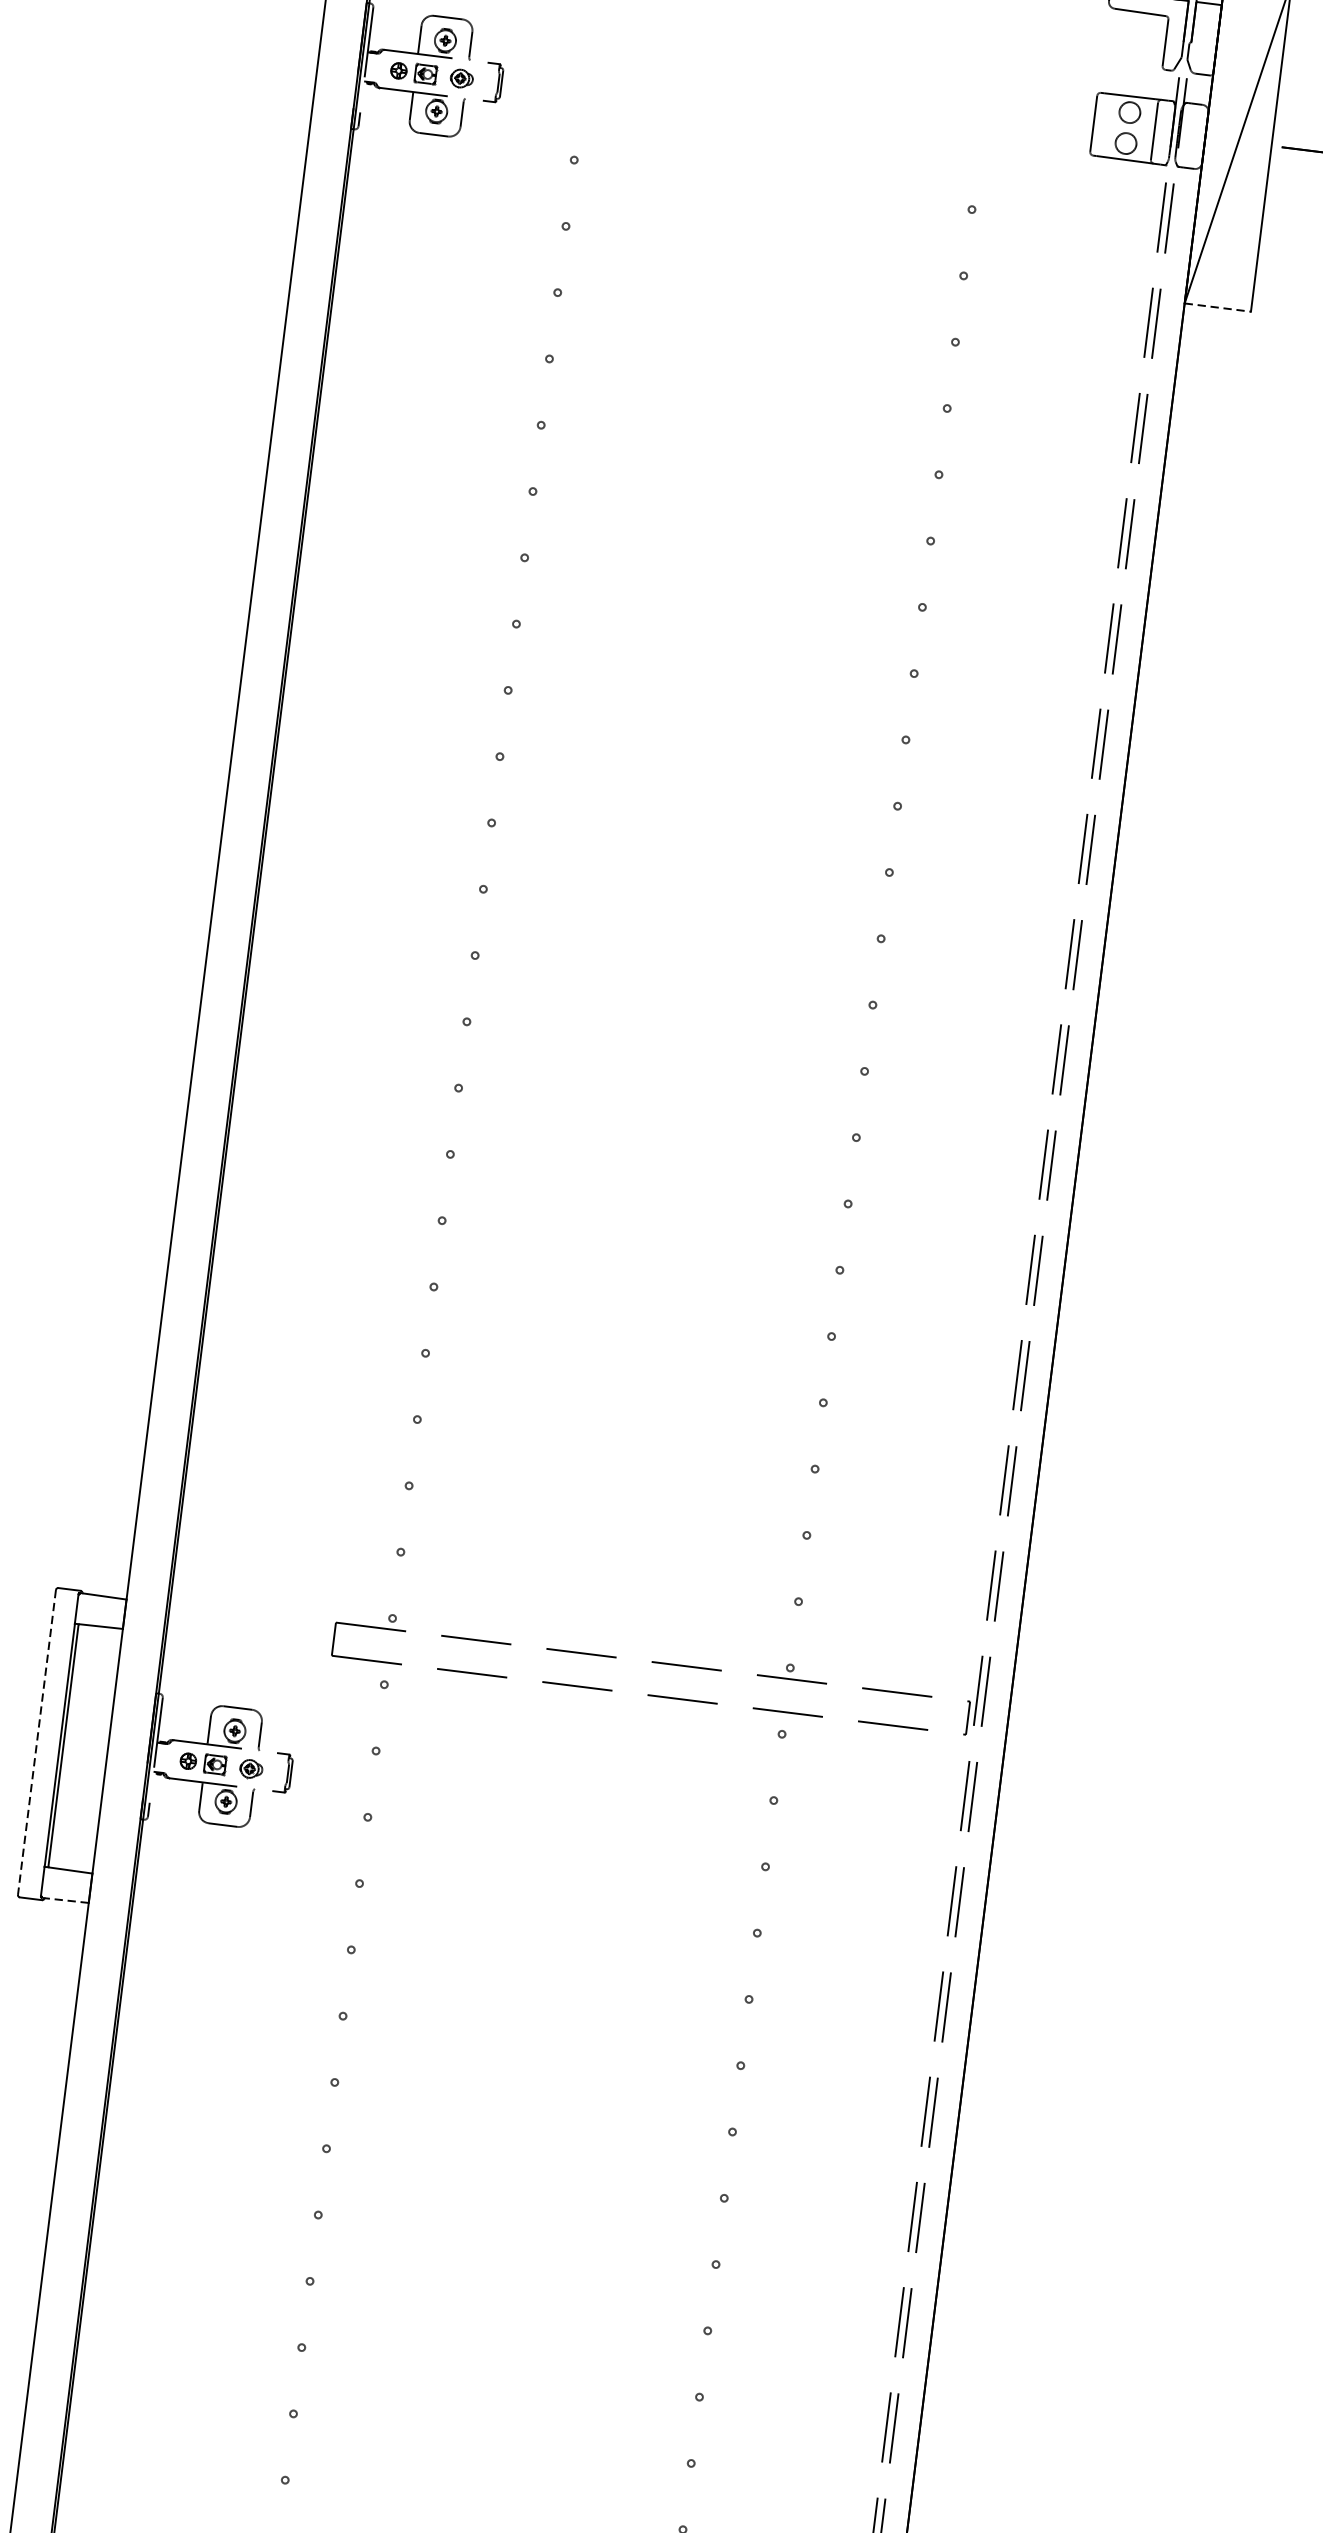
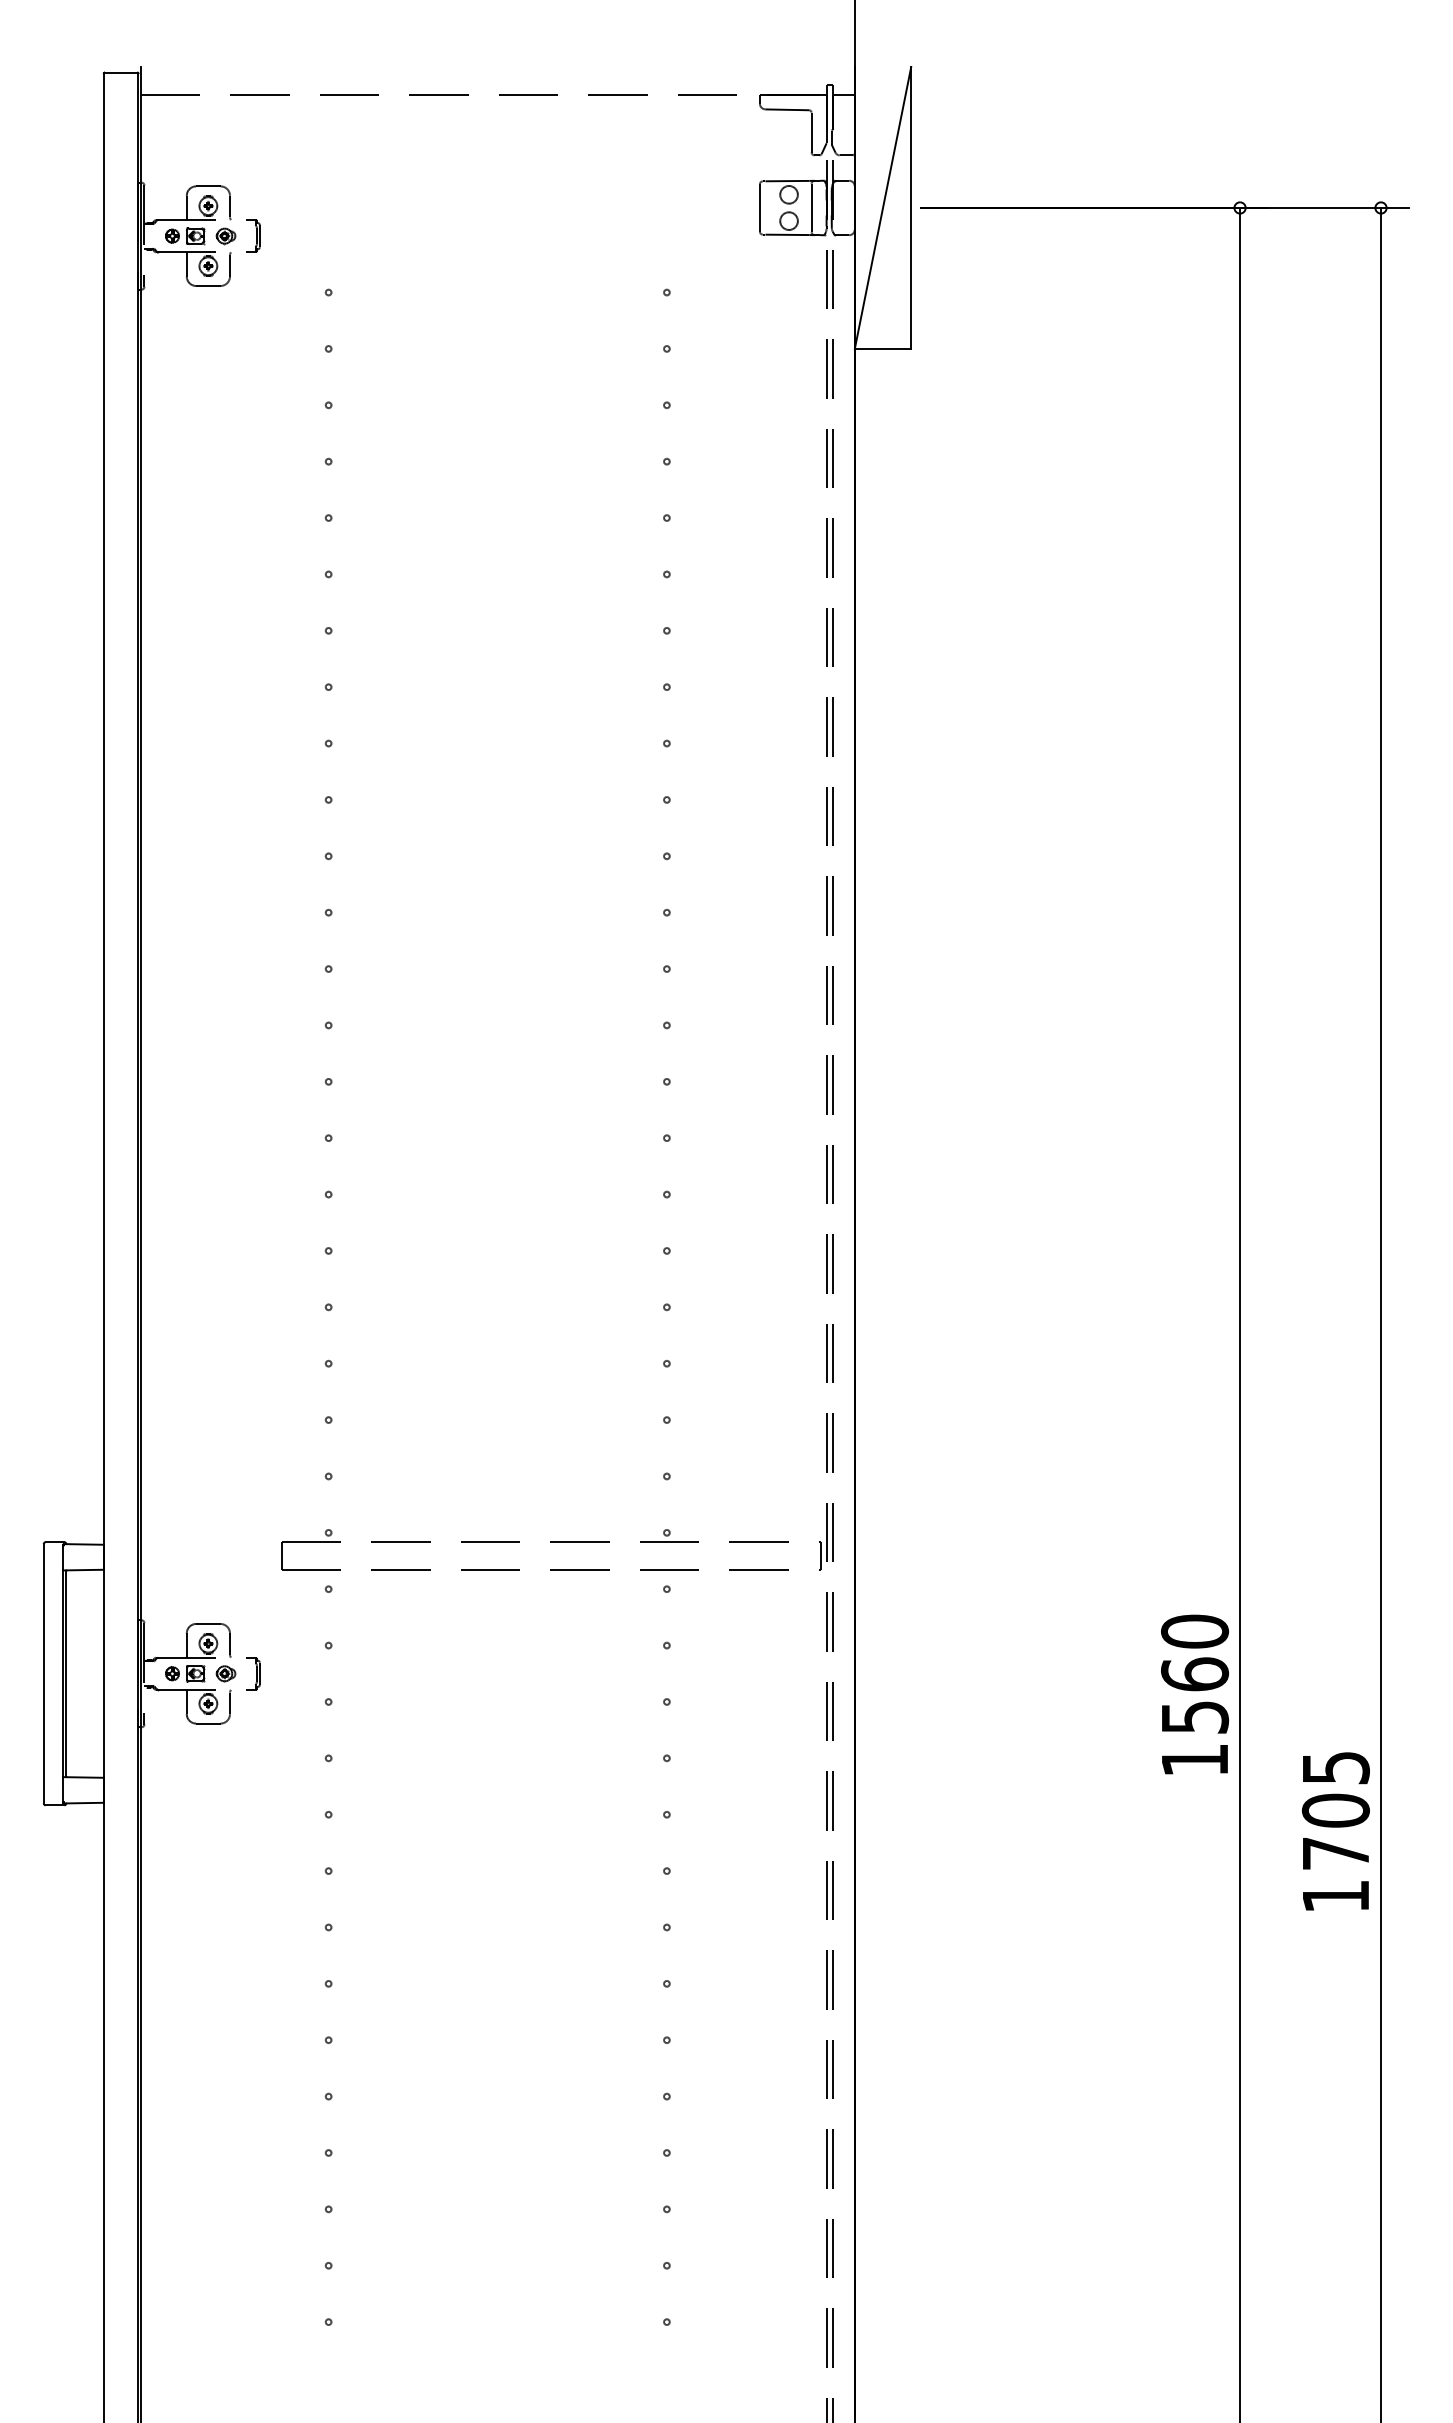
line: (1218, 307) -> (883, 348), dashed -> solid
line: (36, 1742) -> (43, 1673), dashed -> solid
line: (65, 1900) -> (84, 1803), dashed -> solid

